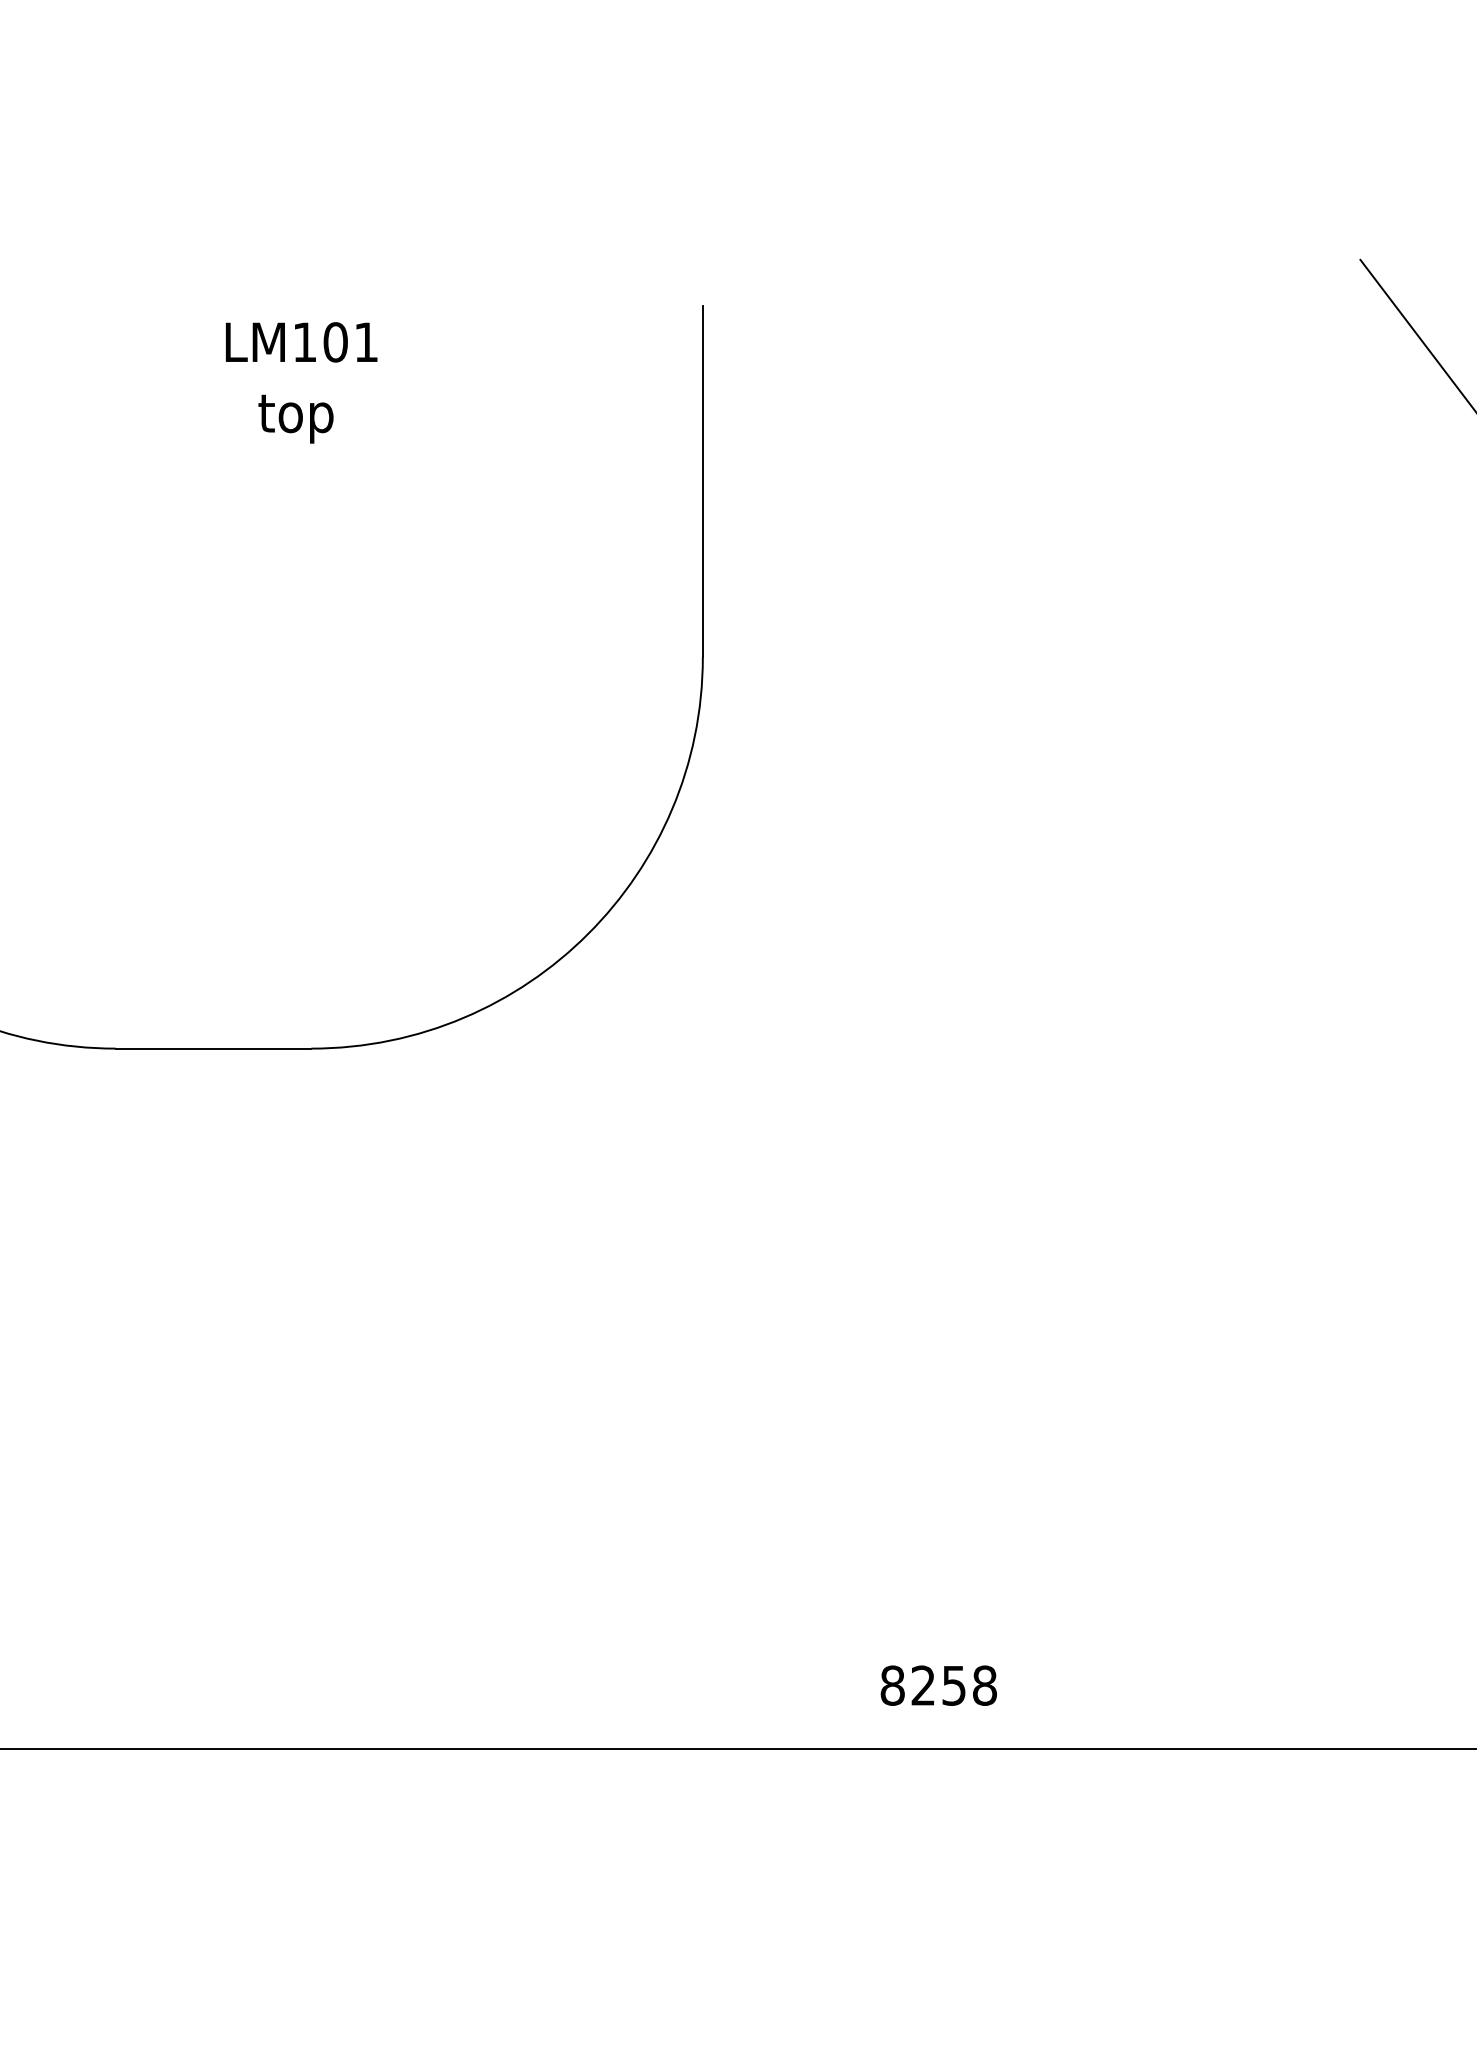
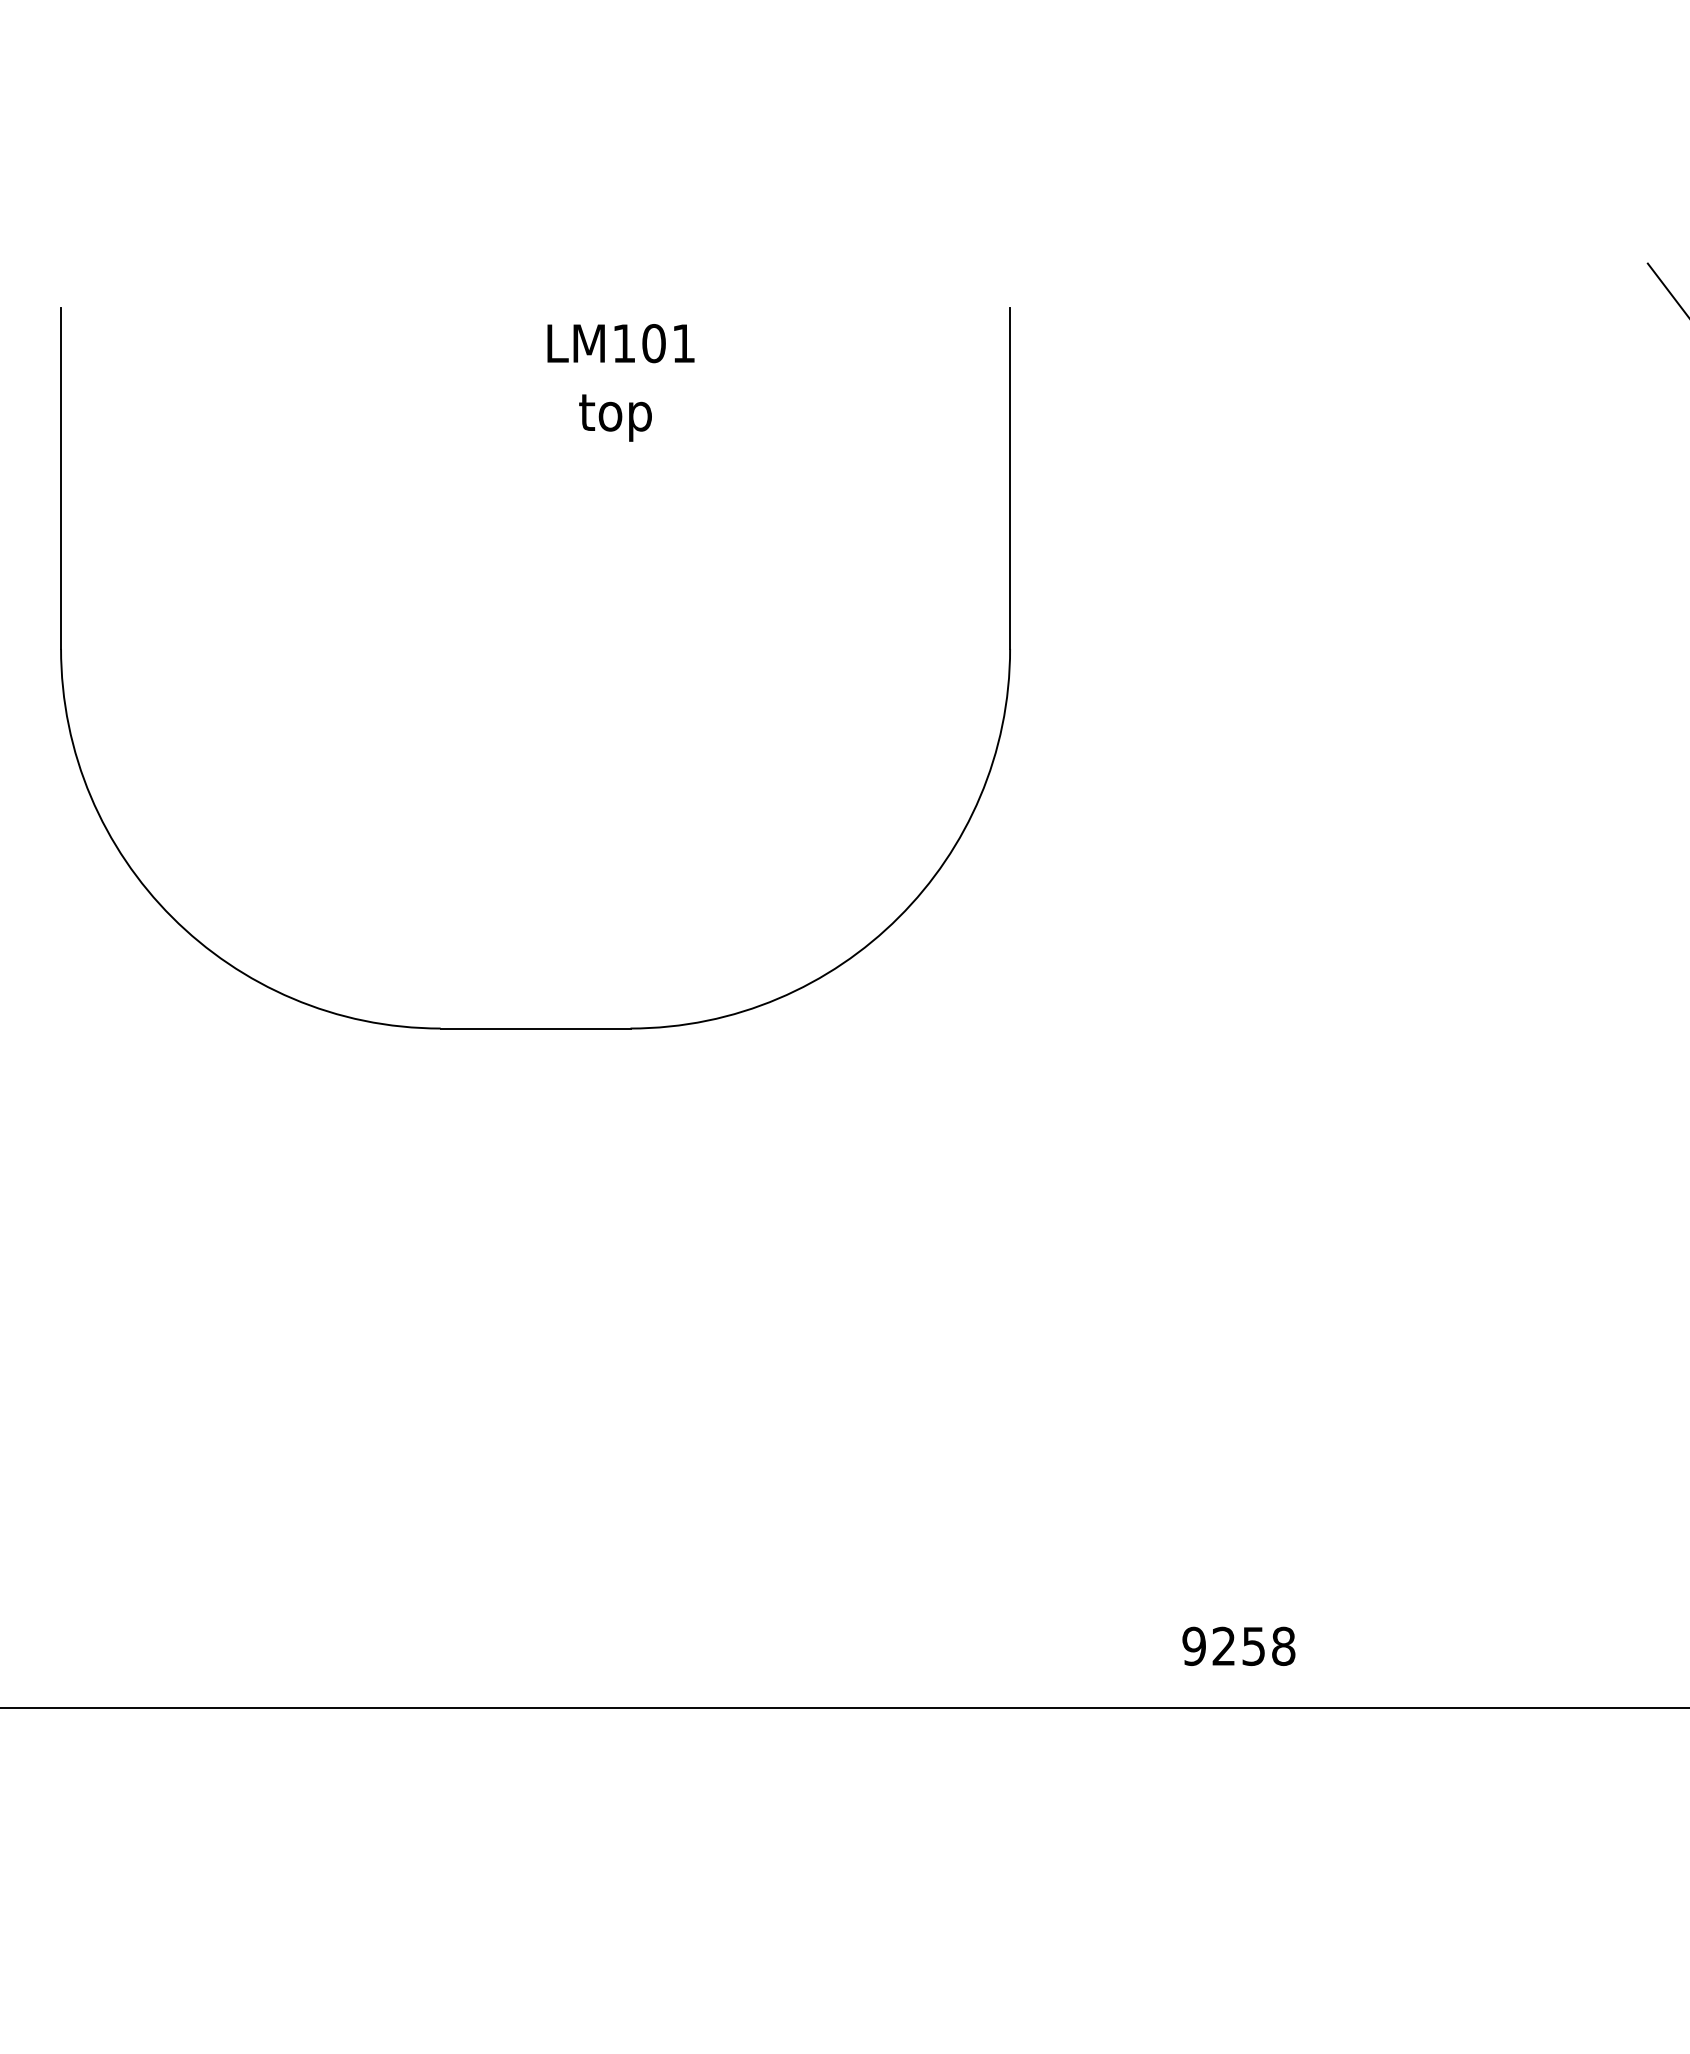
text: (891, 1685) -> (1193, 1646), 8258 -> 9258

